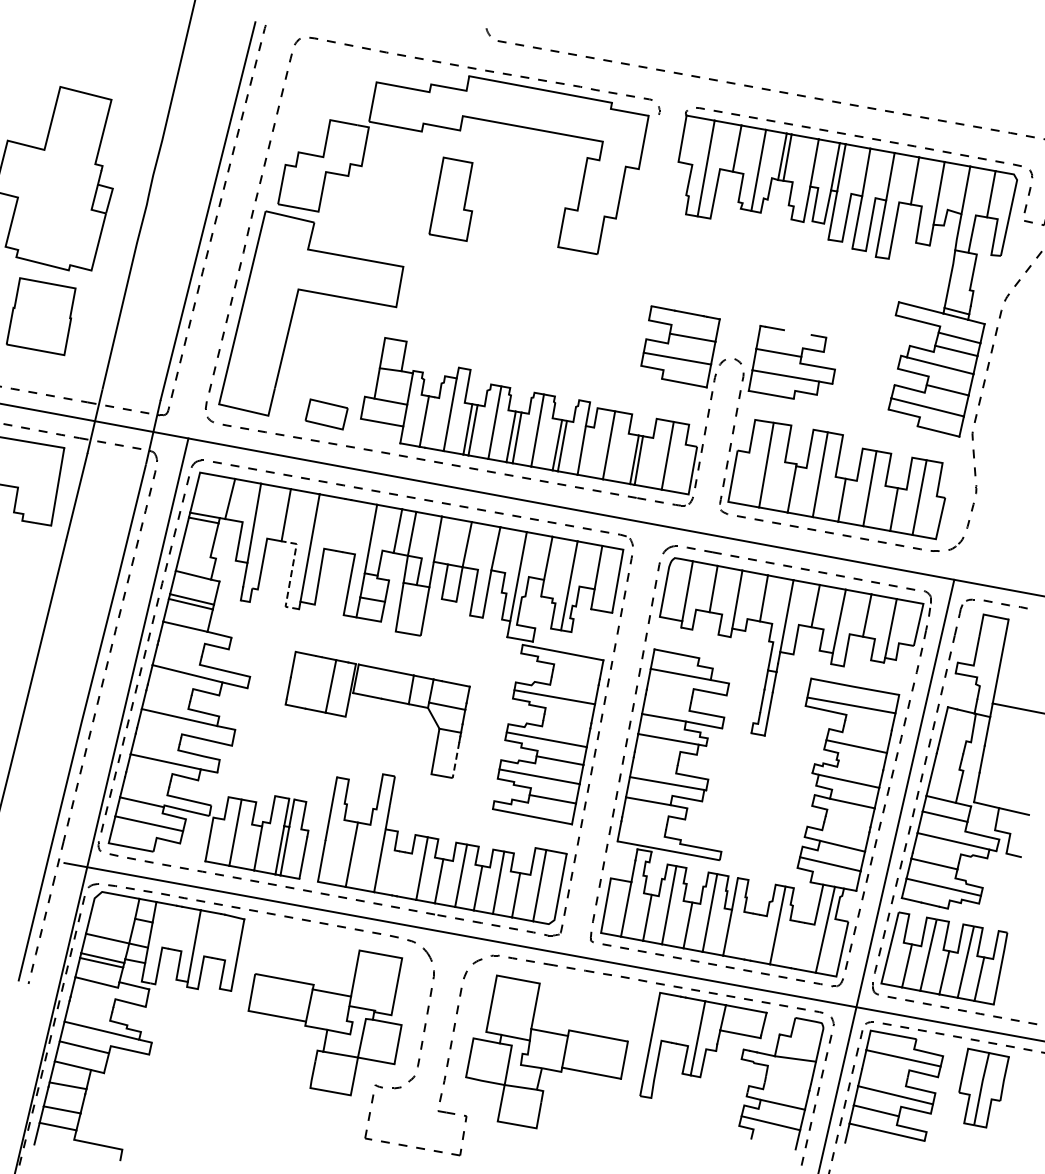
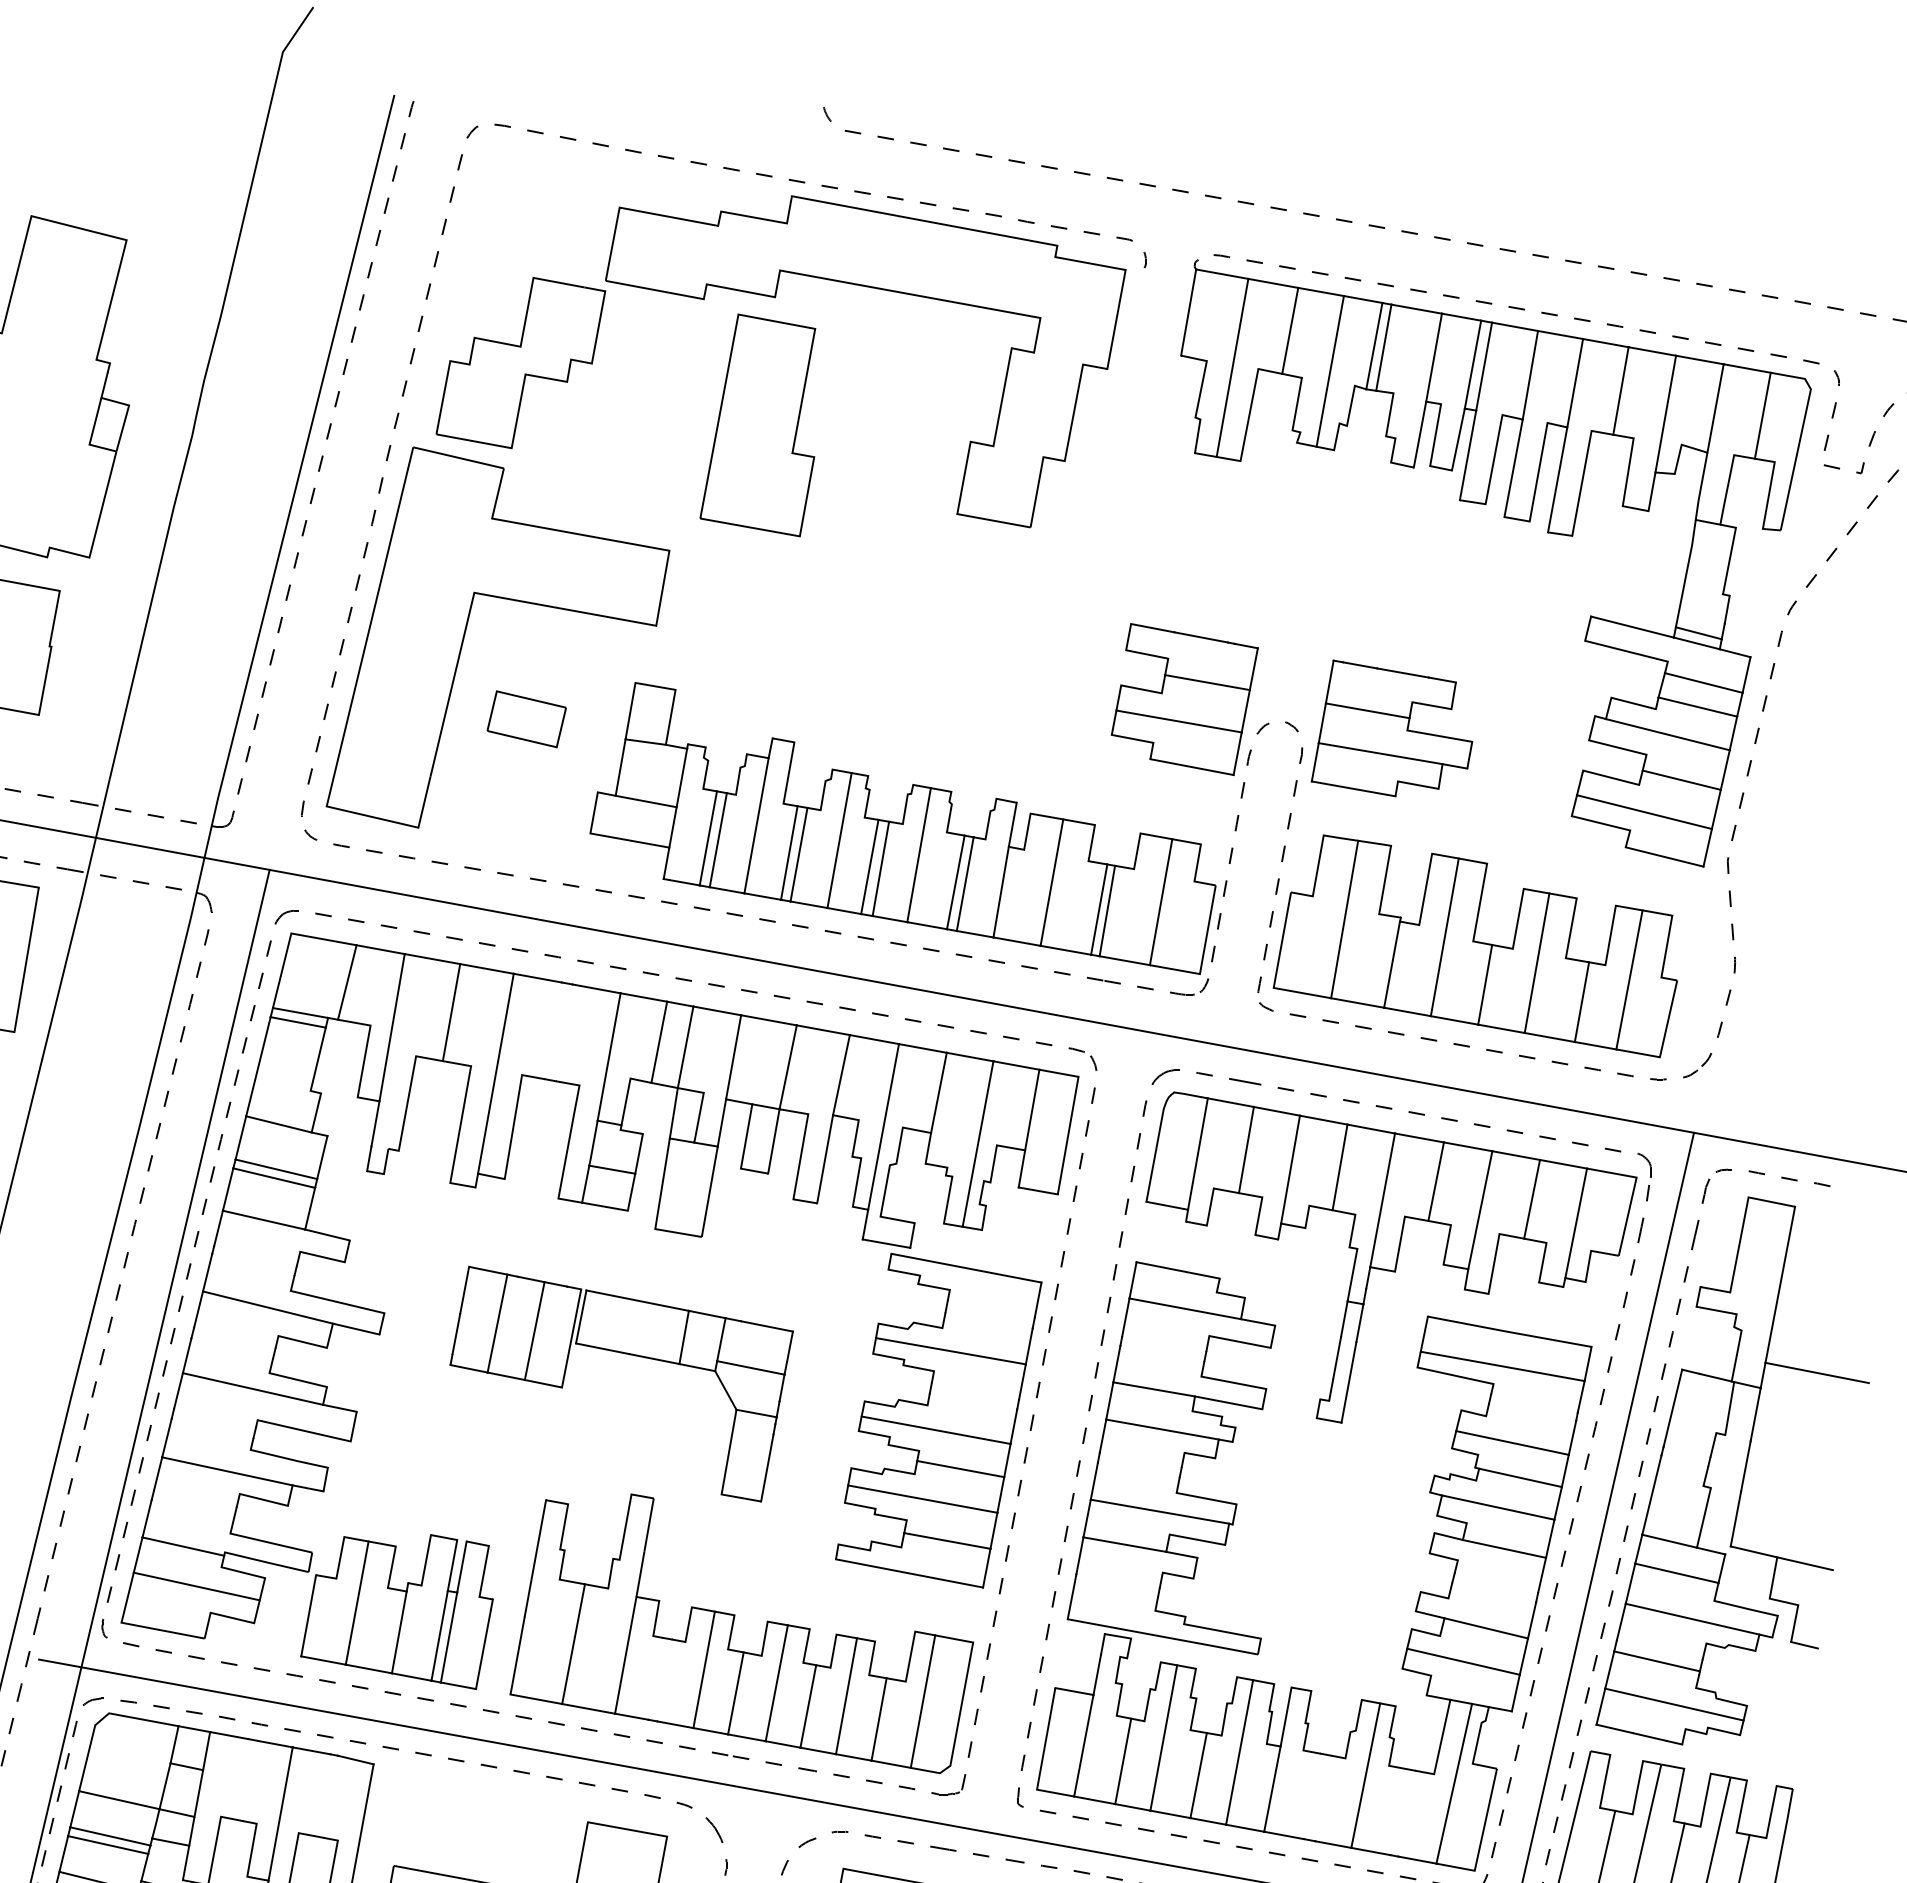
part: (450, 198) -> (757, 423), size x1.43
line: (797, 332) -> (1402, 672), added
part: (326, 414) -> (526, 719), moved
line: (429, 422) -> (717, 840), added
line: (291, 574) -> (461, 1122), dashed -> solid
line: (310, 682) -> (496, 1323), added
line: (455, 760) -> (766, 1468), dashed -> solid
line: (860, 765) -> (1519, 1478), added

